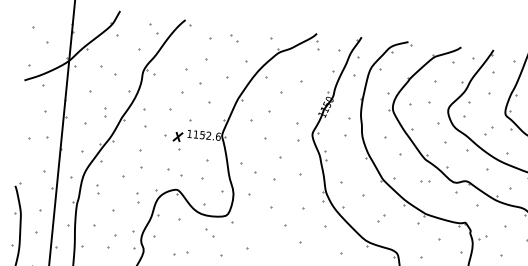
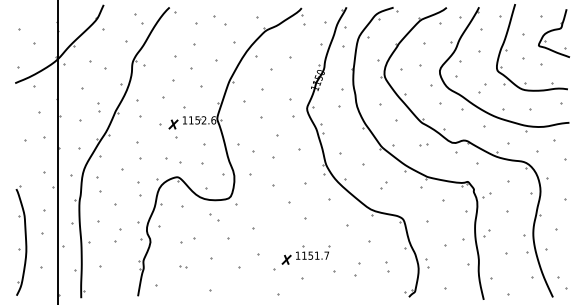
part: (233, 37) -> (219, 20), size x1.6
part: (98, 189) -> (99, 184), size x1.6
part: (137, 198) -> (139, 189), size x1.6

